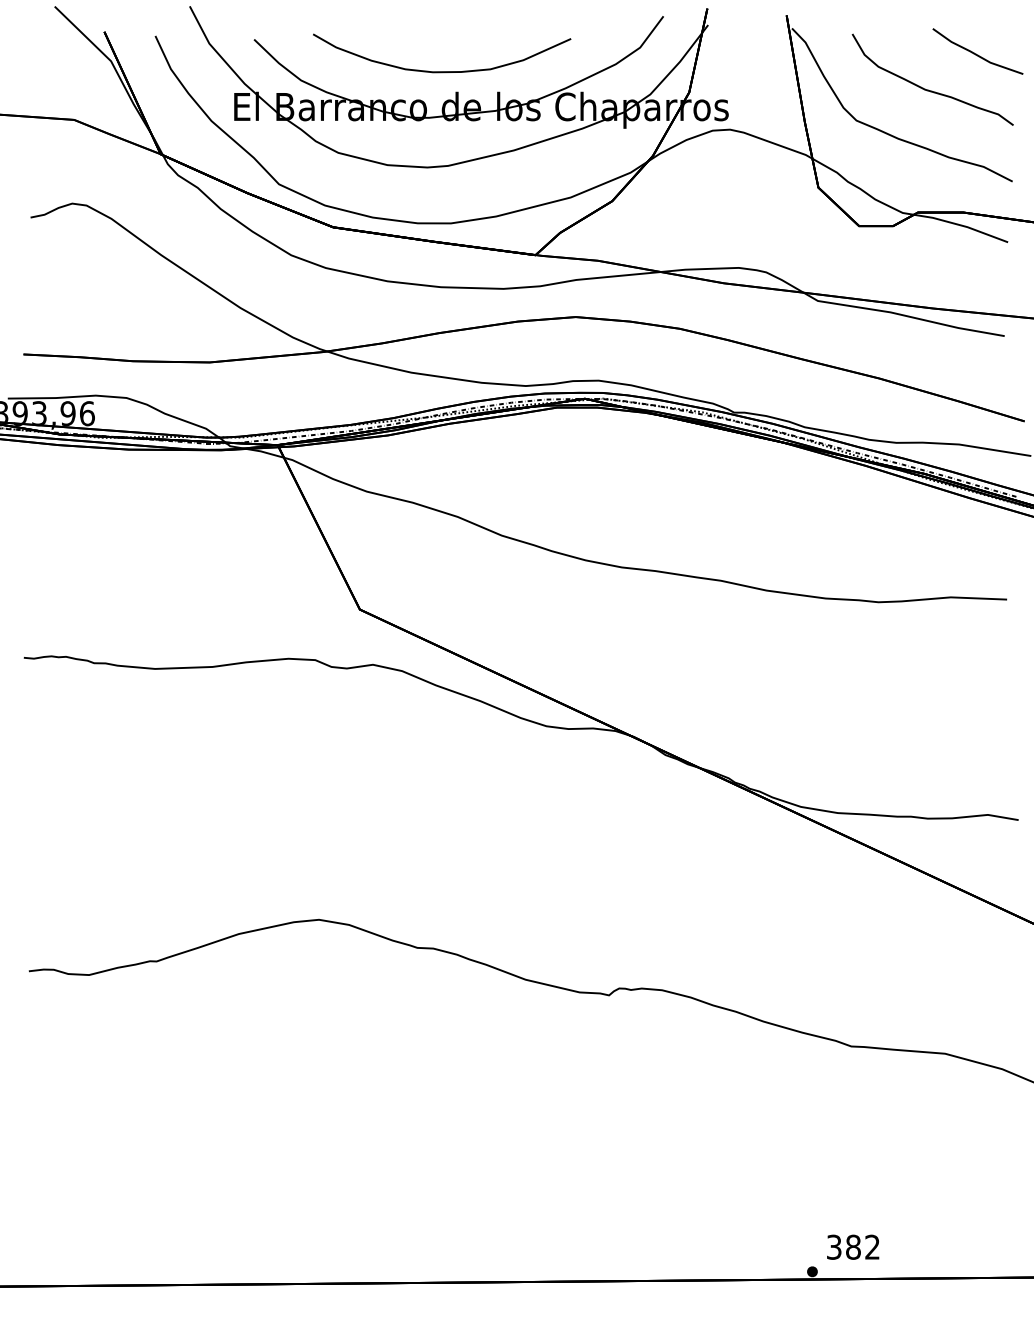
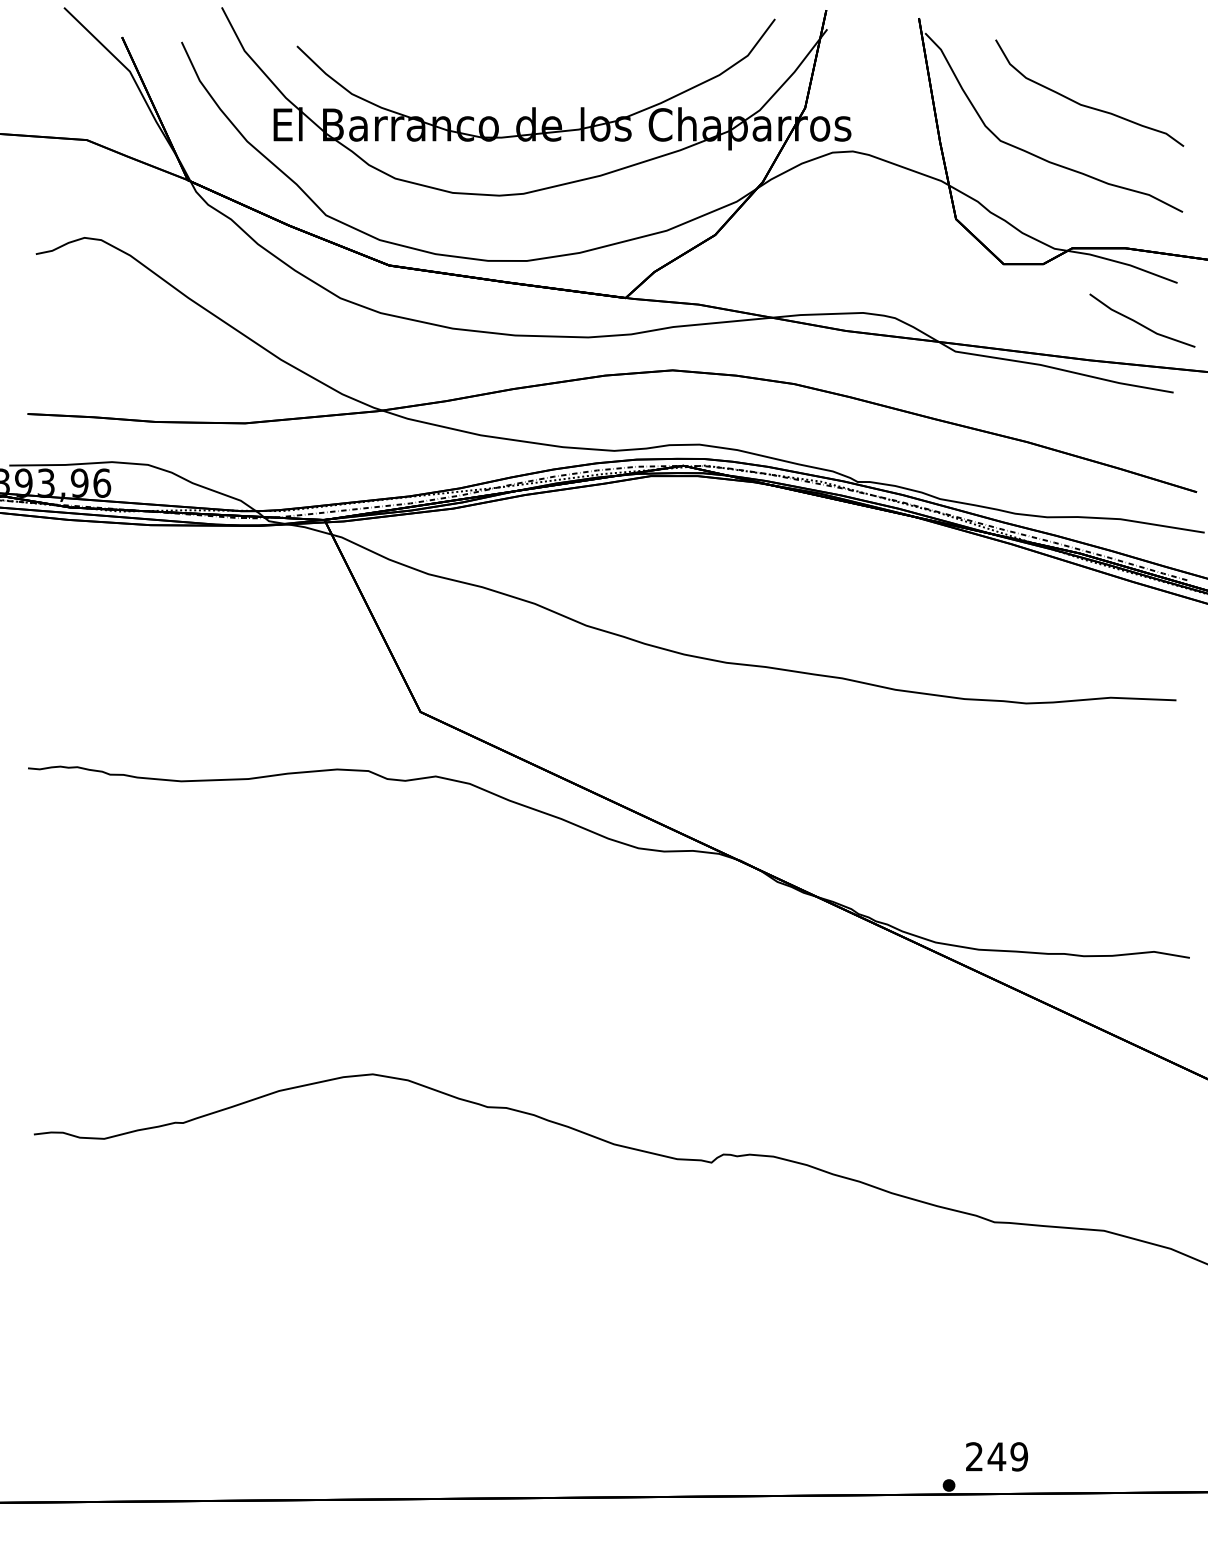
line: (976, 53) -> (1140, 322), moved
curve: (442, 71) -> (516, 83), removed
text: (853, 1246) -> (997, 1455), 382 -> 249

